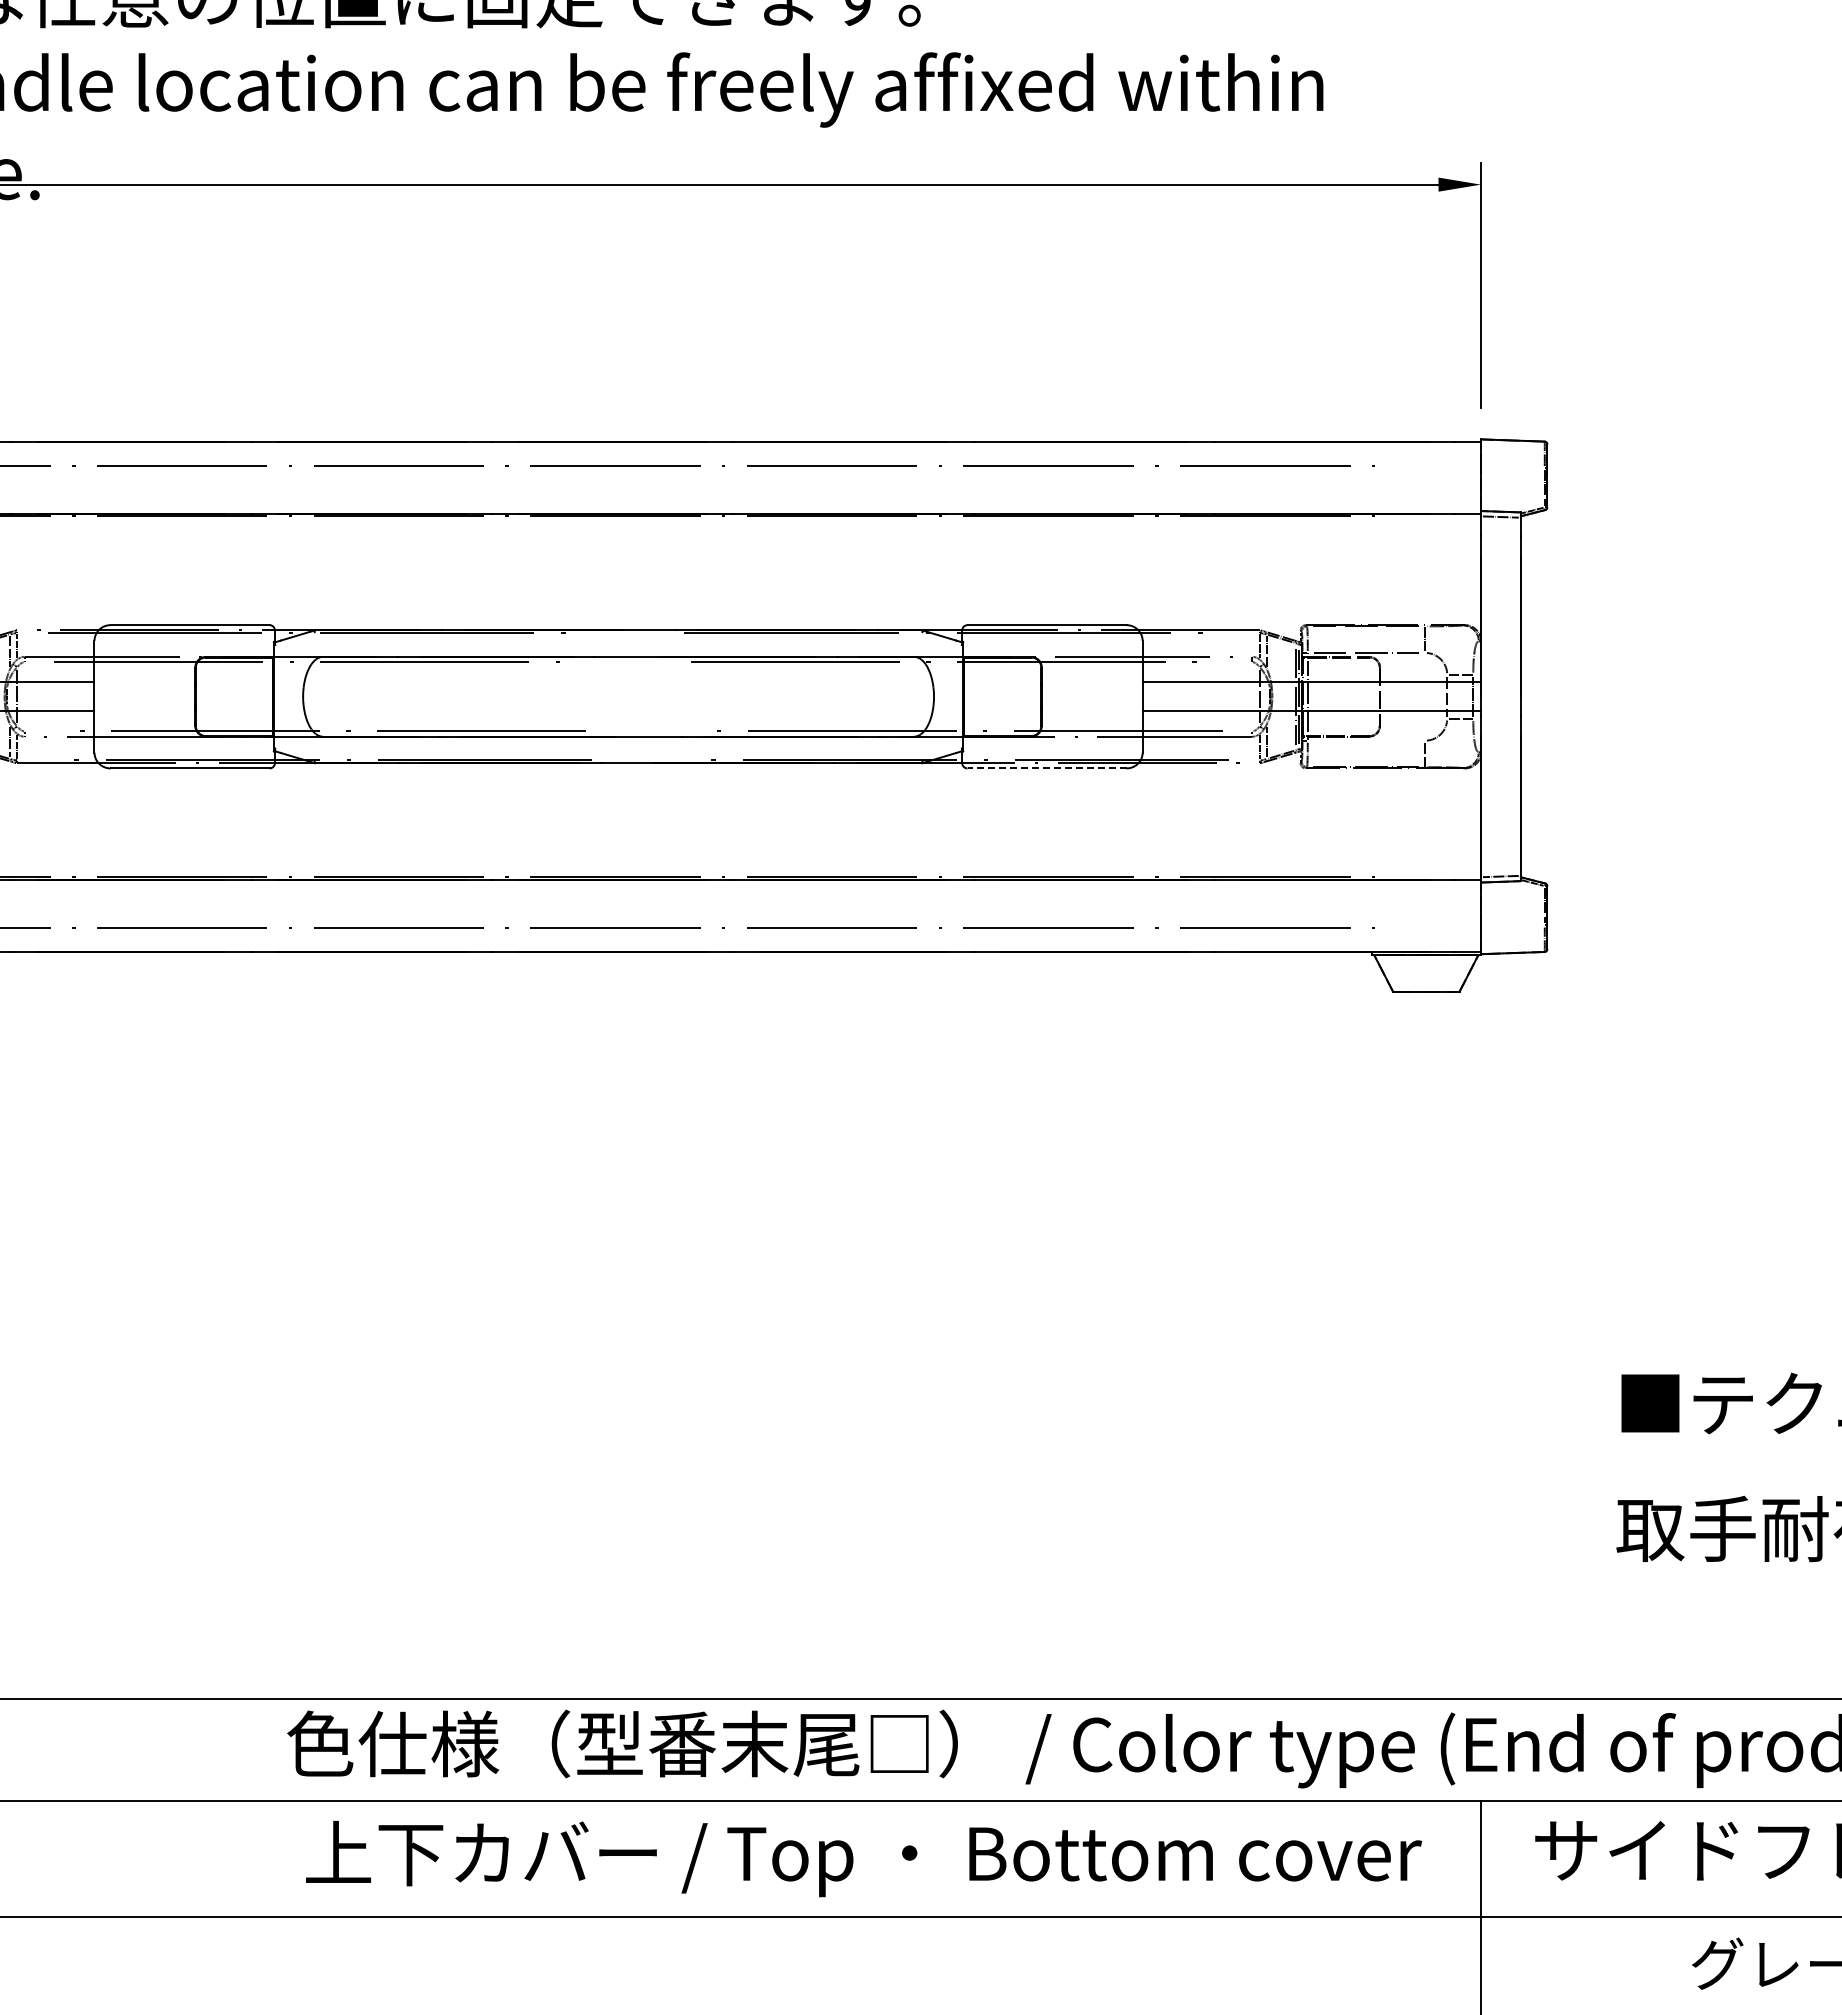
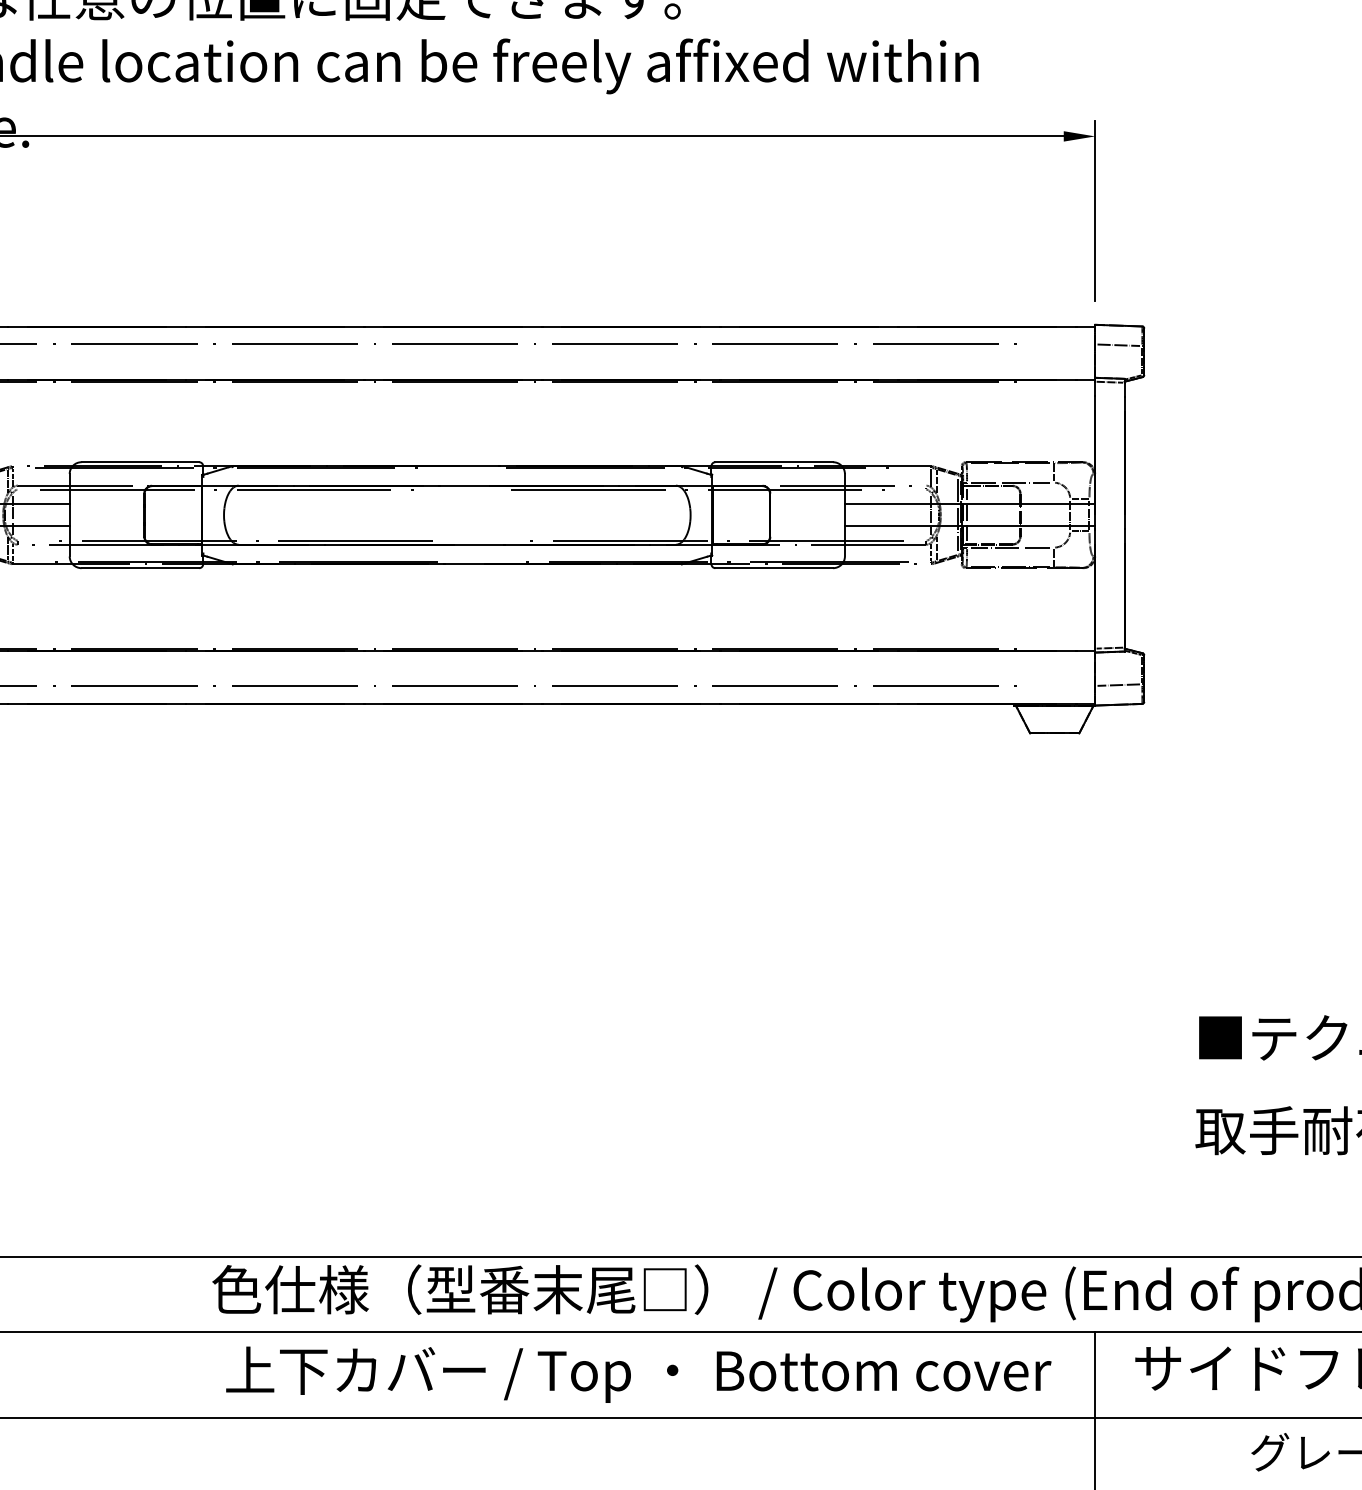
line: (1512, 467) -> (1118, 345), added
line: (1366, 740) -> (1010, 547), added
line: (1047, 768) -> (774, 568), dashed -> solid
line: (1512, 926) -> (1118, 685), added

